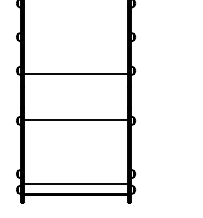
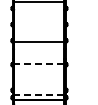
line: (76, 120) -> (39, 64), solid -> dashed
line: (76, 182) -> (39, 94), solid -> dashed

